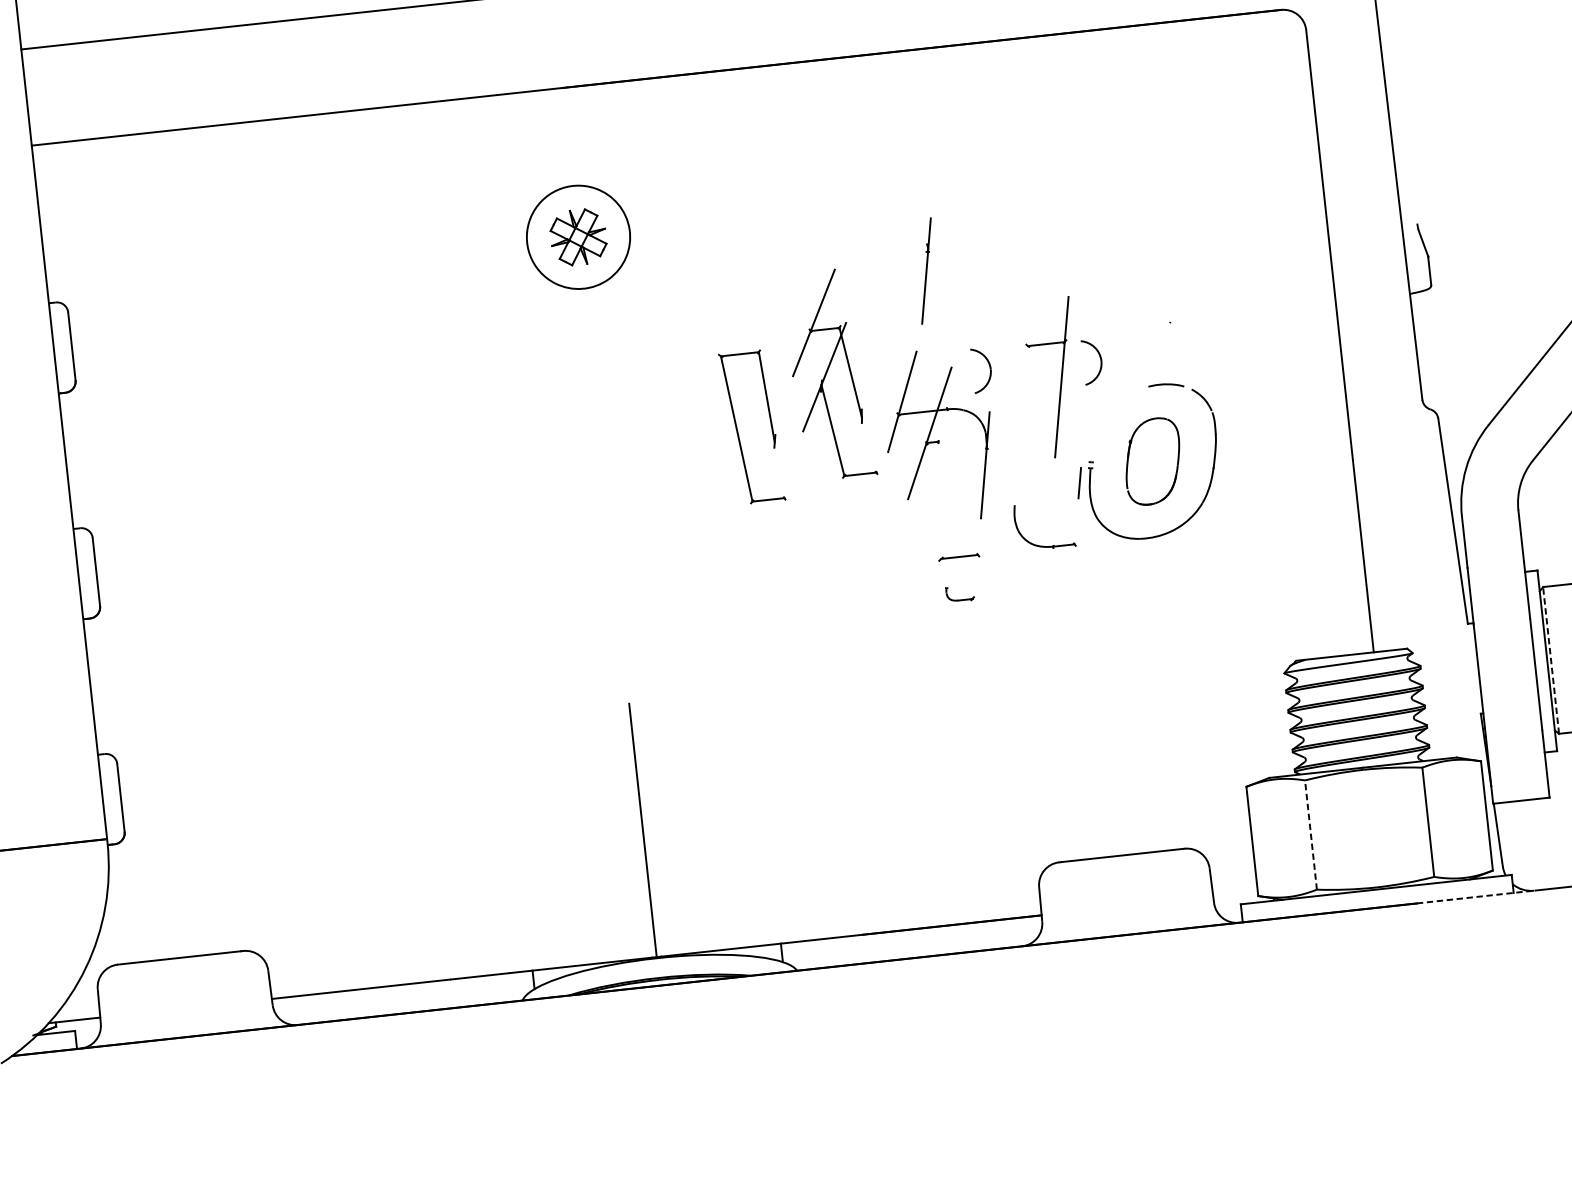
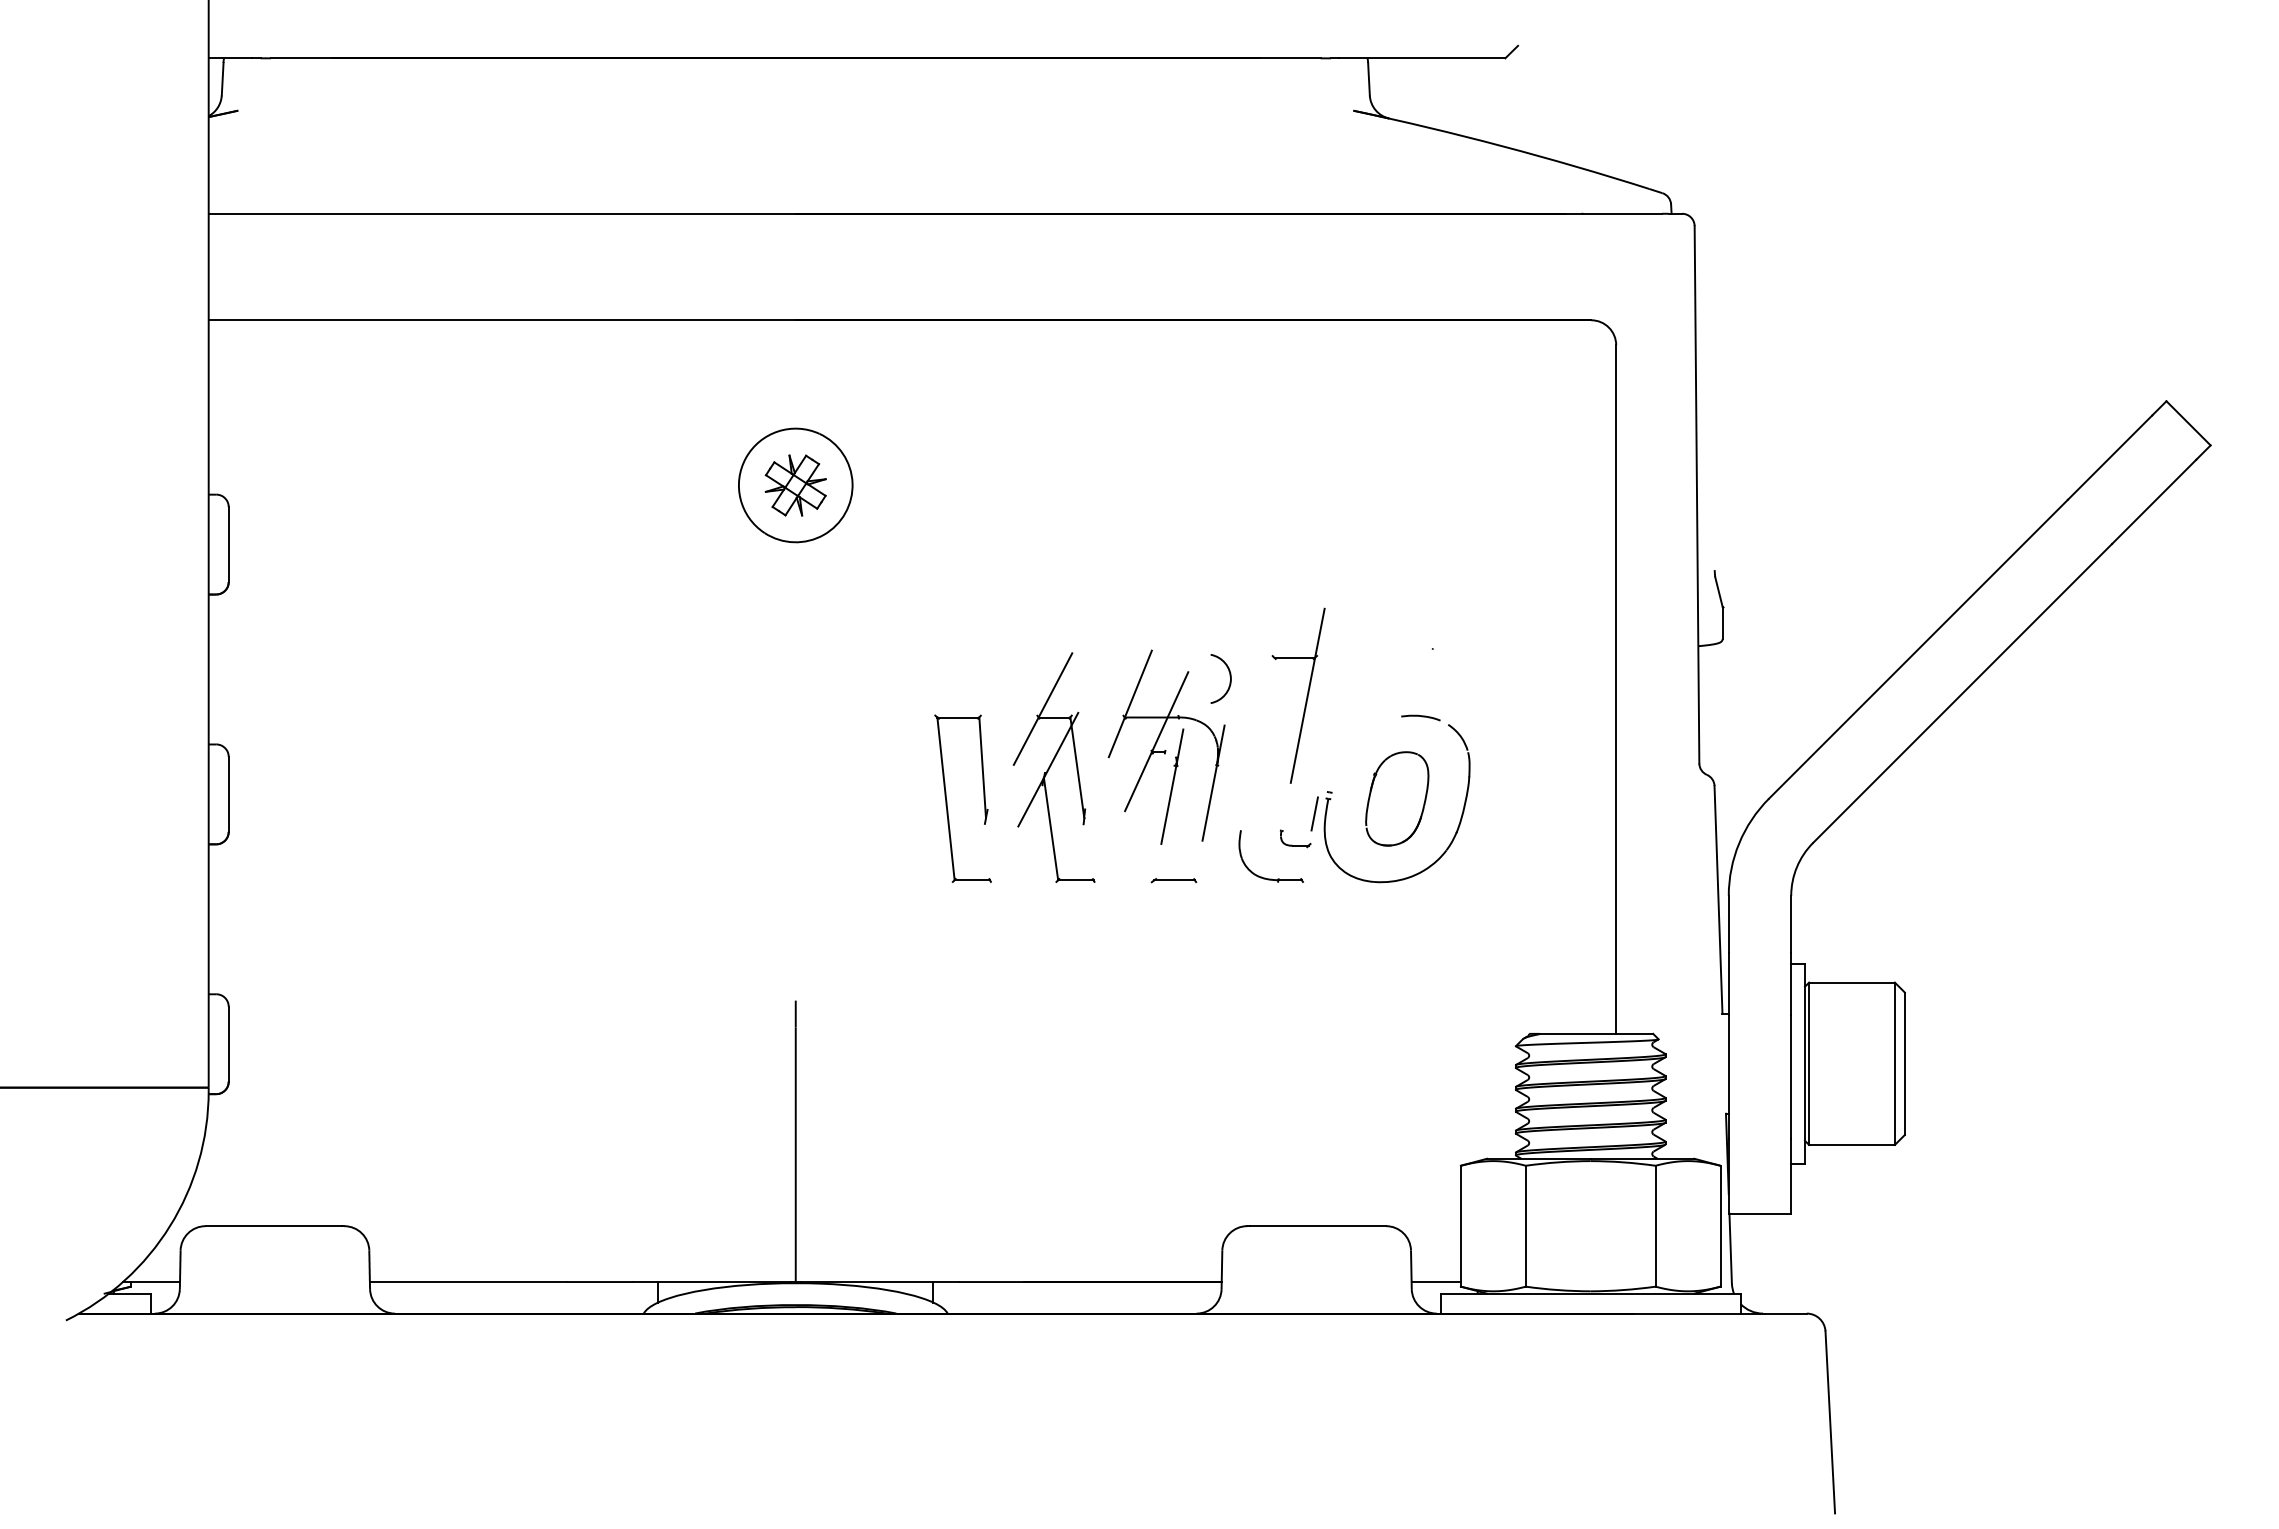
part: (926, 270) -> (1172, 786), moved
part: (1099, 359) -> (1351, 680), removed
part: (829, 374) -> (1053, 767), moved
part: (738, 430) -> (947, 800), moved
part: (957, 599) -> (1292, 844), moved
line: (1551, 660) -> (1809, 1063), dashed -> solid
line: (1310, 834) -> (1525, 1225), dashed -> solid
line: (1234, 894) -> (1435, 1282), added
line: (1476, 896) -> (1699, 1313), dashed -> solid

